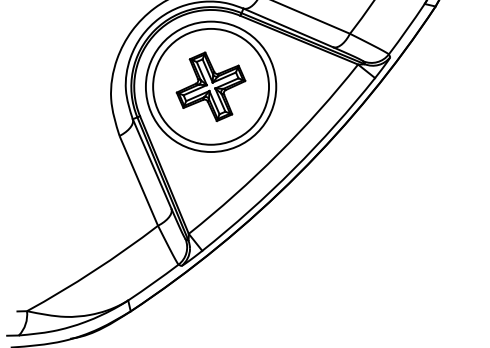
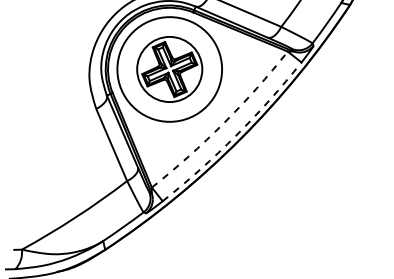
circle: (211, 86) -> (170, 69), size x0.7
arc: (278, 154) -> (223, 123), solid -> dashed
arc: (293, 169) -> (235, 135), solid -> dashed

